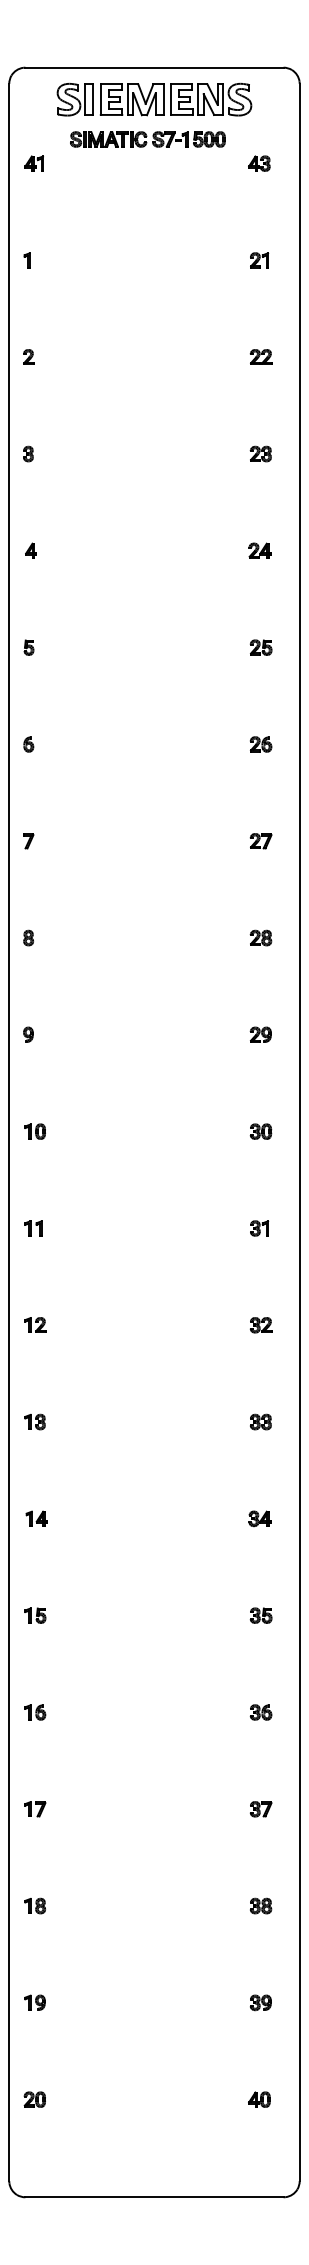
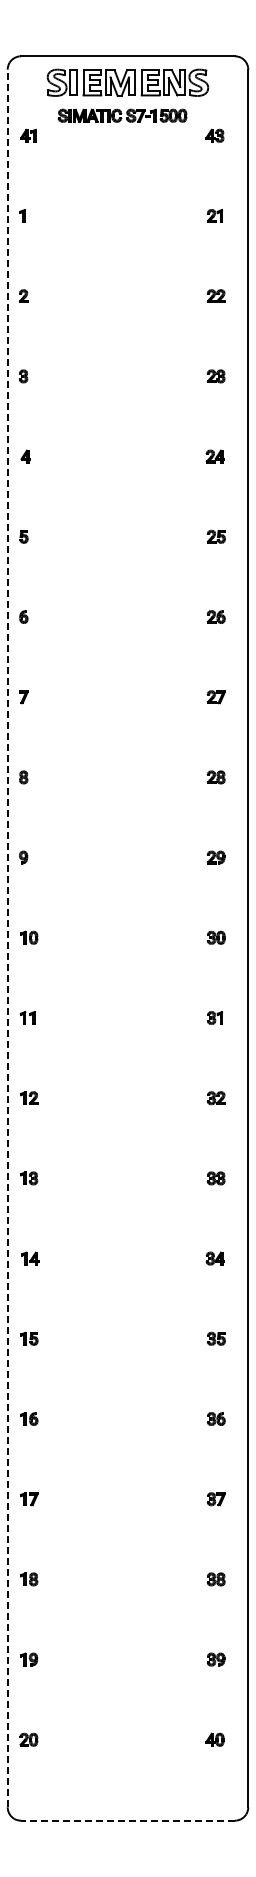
line: (9, 1132) -> (7, 938), solid -> dashed
line: (155, 2197) -> (128, 1820), solid -> dashed

